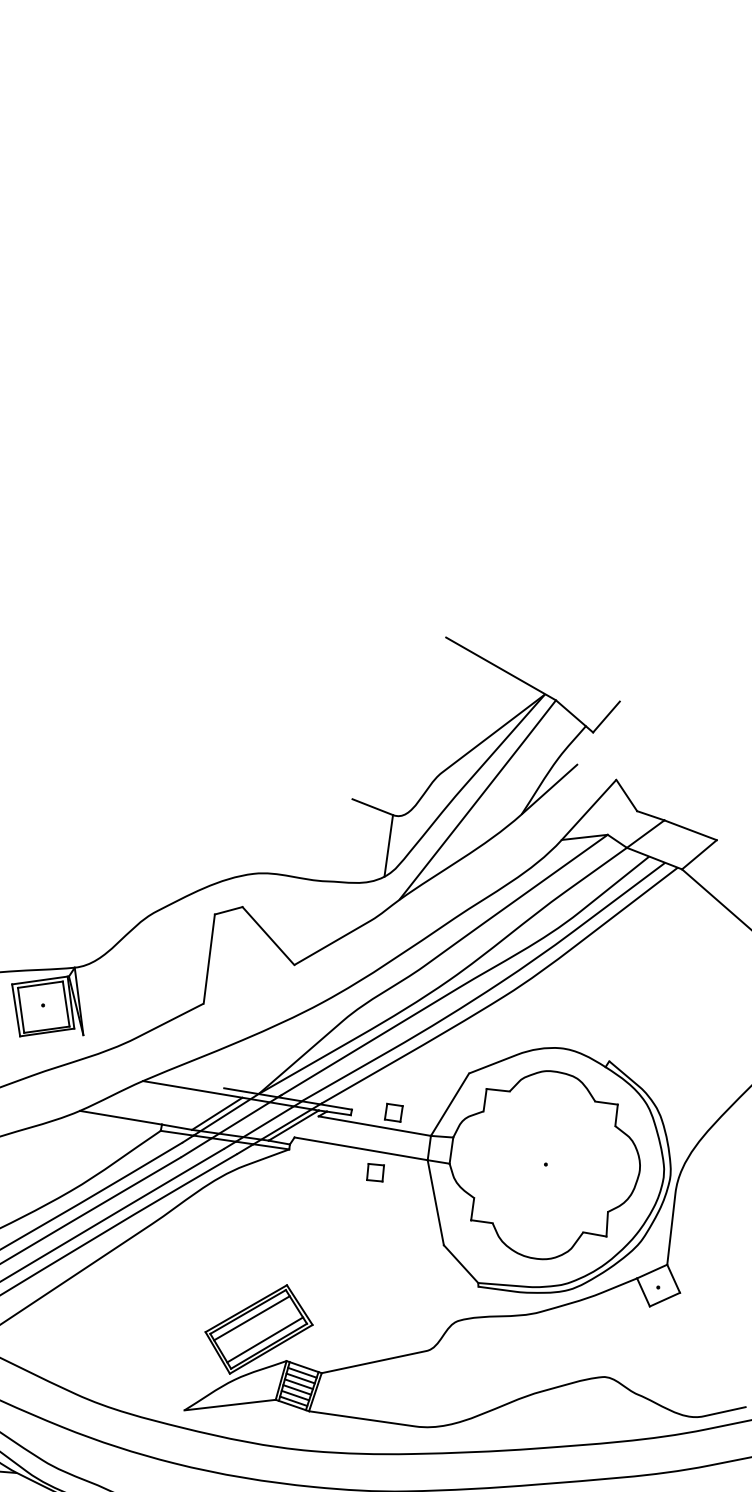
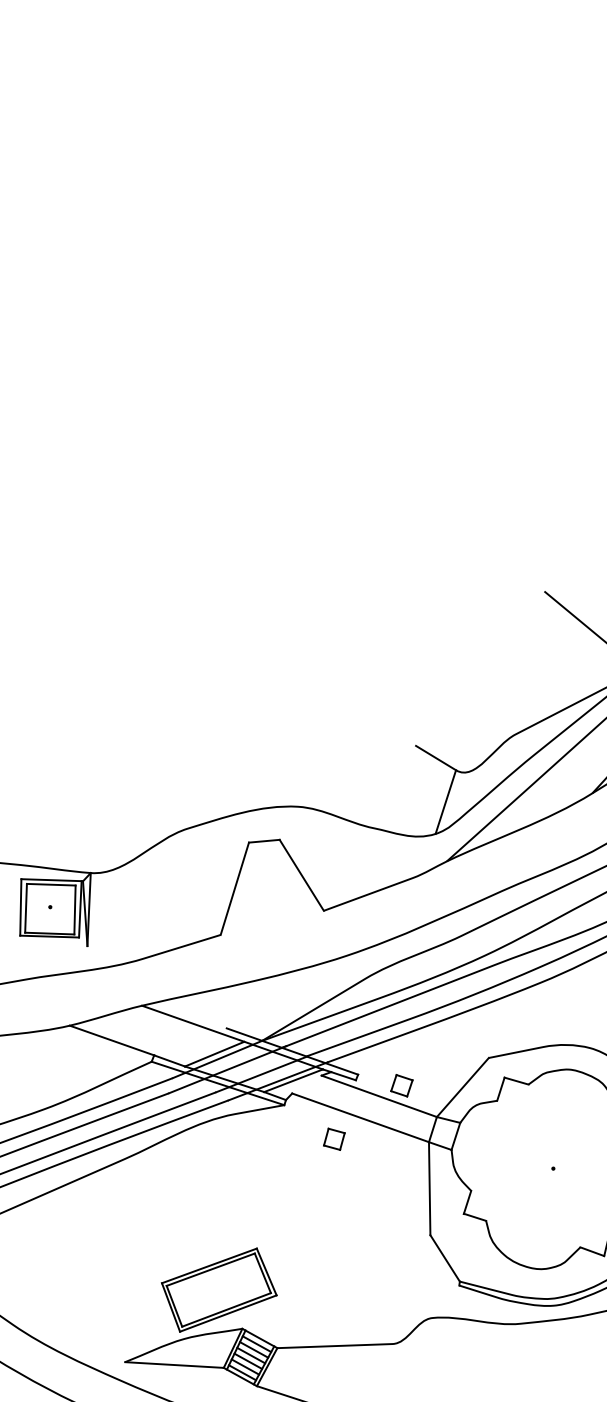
part: (375, 1172) -> (334, 1139), moved
line: (251, 1318) -> (213, 1277), removed
line: (265, 1339) -> (224, 1302), removed

